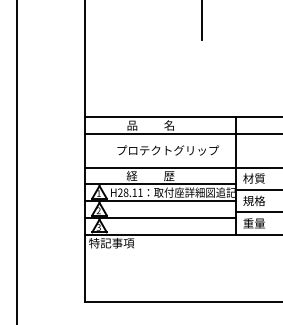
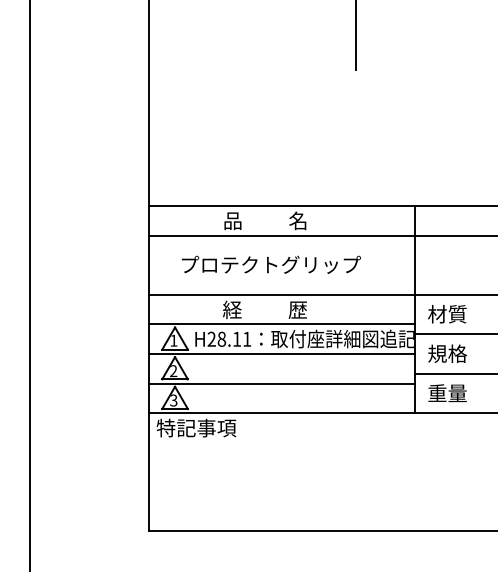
text: (167, 150) -> (270, 264), moved

